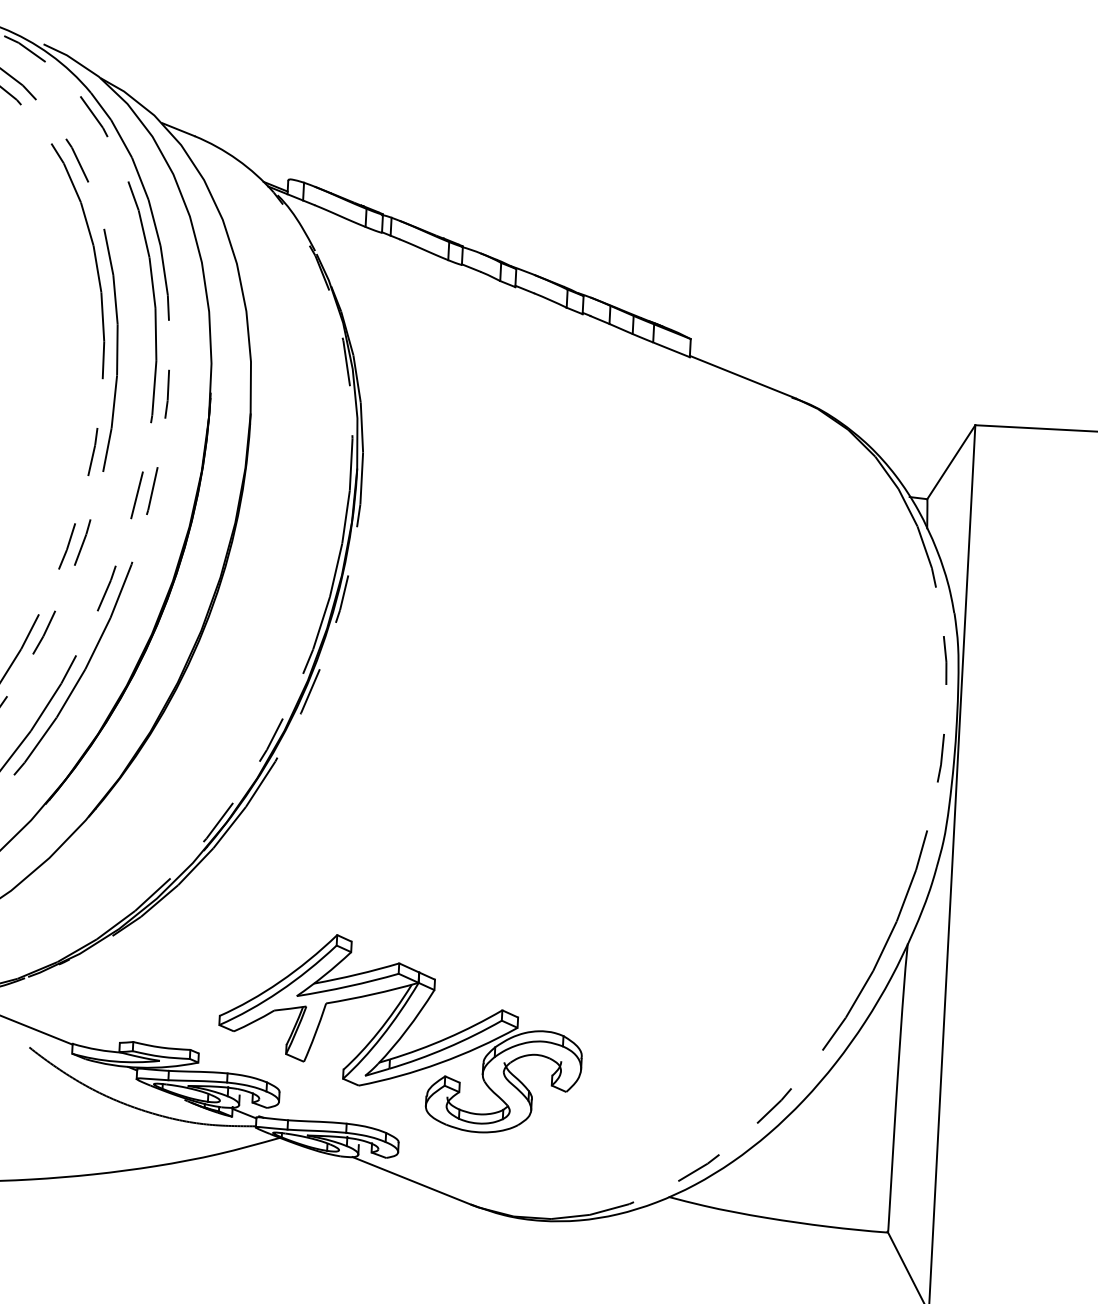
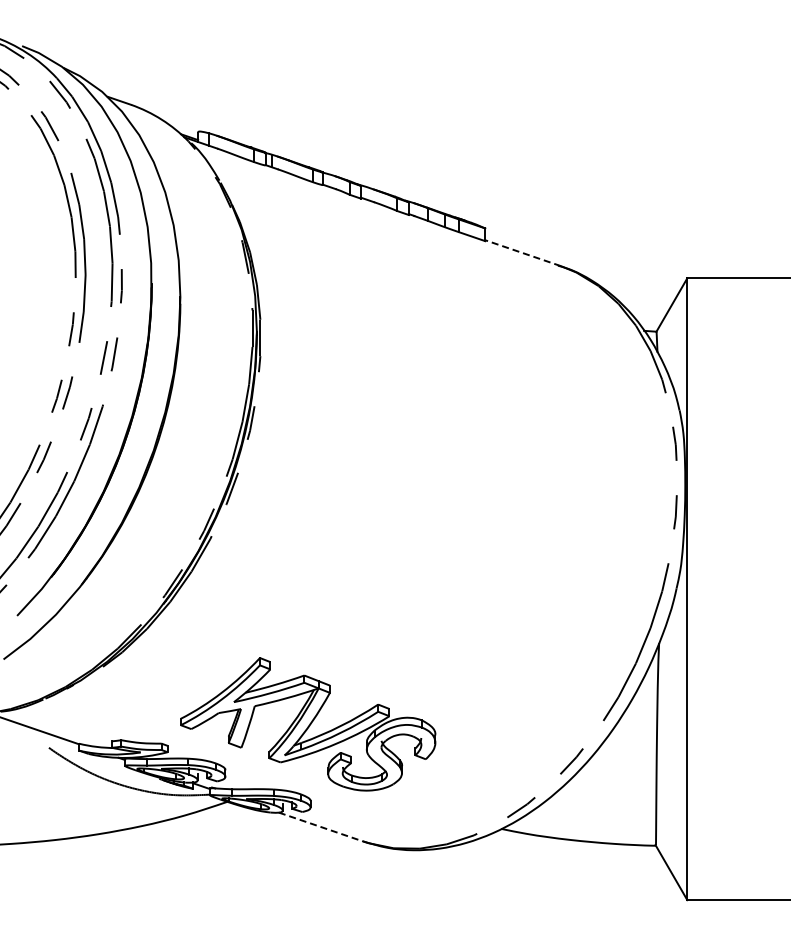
line: (743, 377) -> (523, 253), solid -> dashed
line: (412, 1181) -> (321, 827), solid -> dashed

